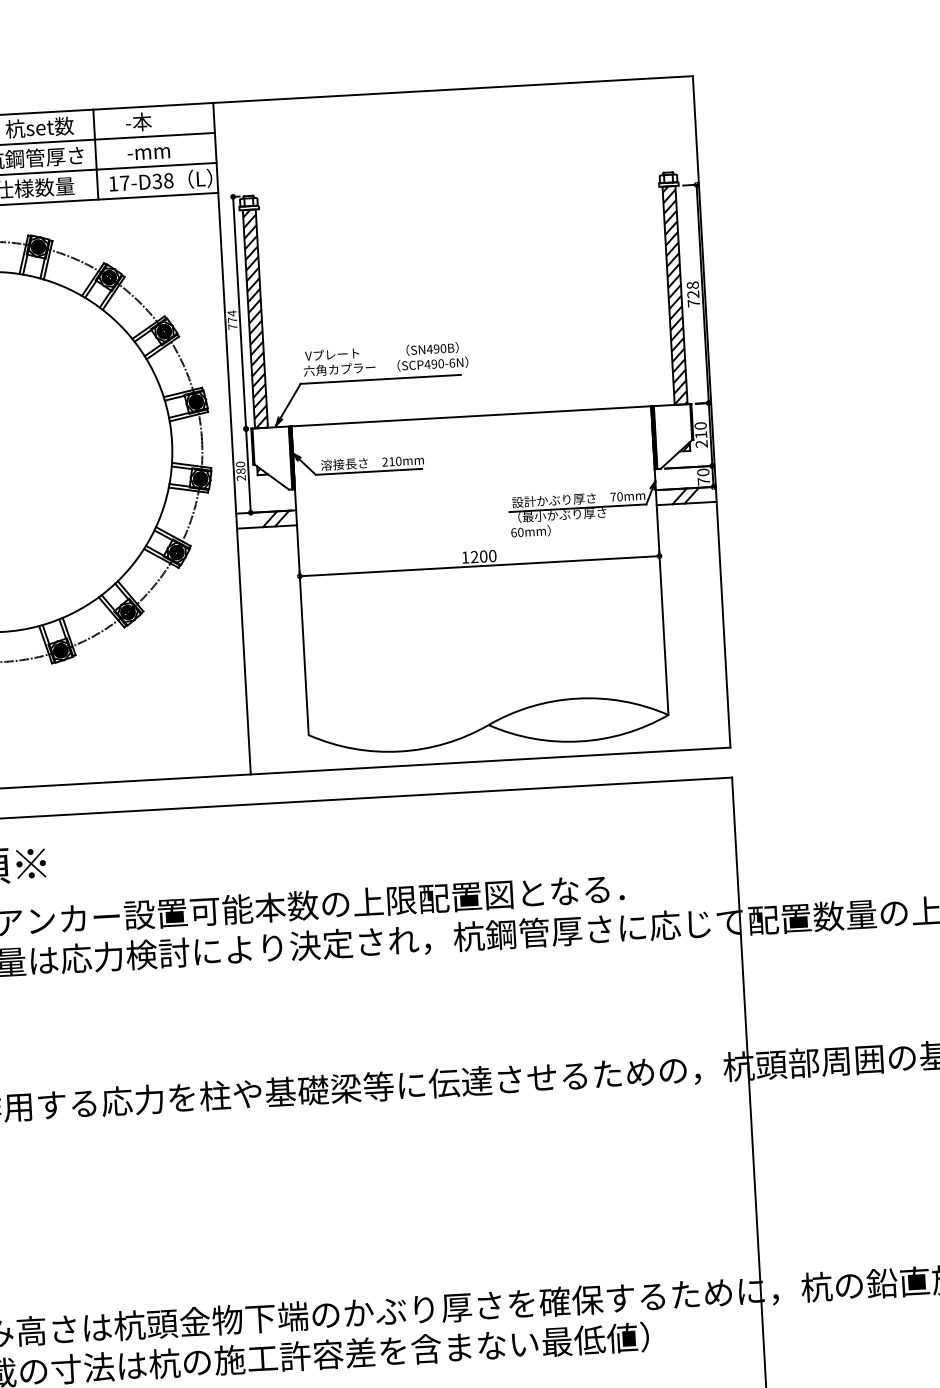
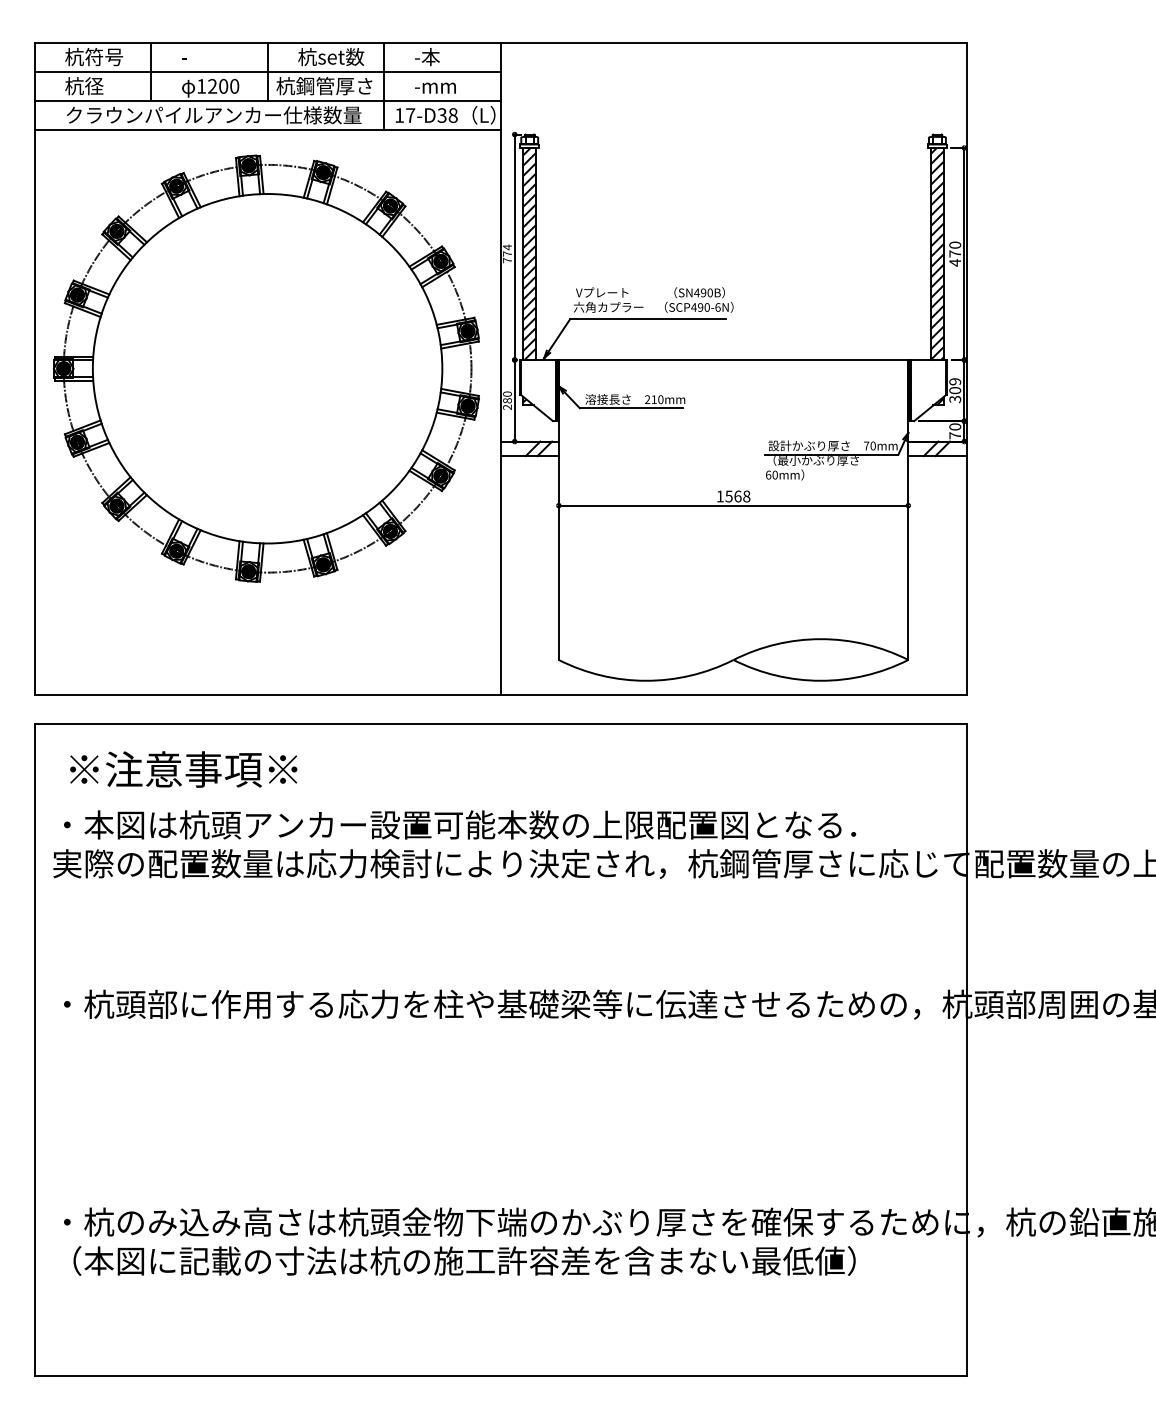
text: (692, 293) -> (954, 253), 728 -> 470
text: (701, 434) -> (955, 390), 210 -> 309
text: (483, 556) -> (737, 496), 1200 -> 1568

